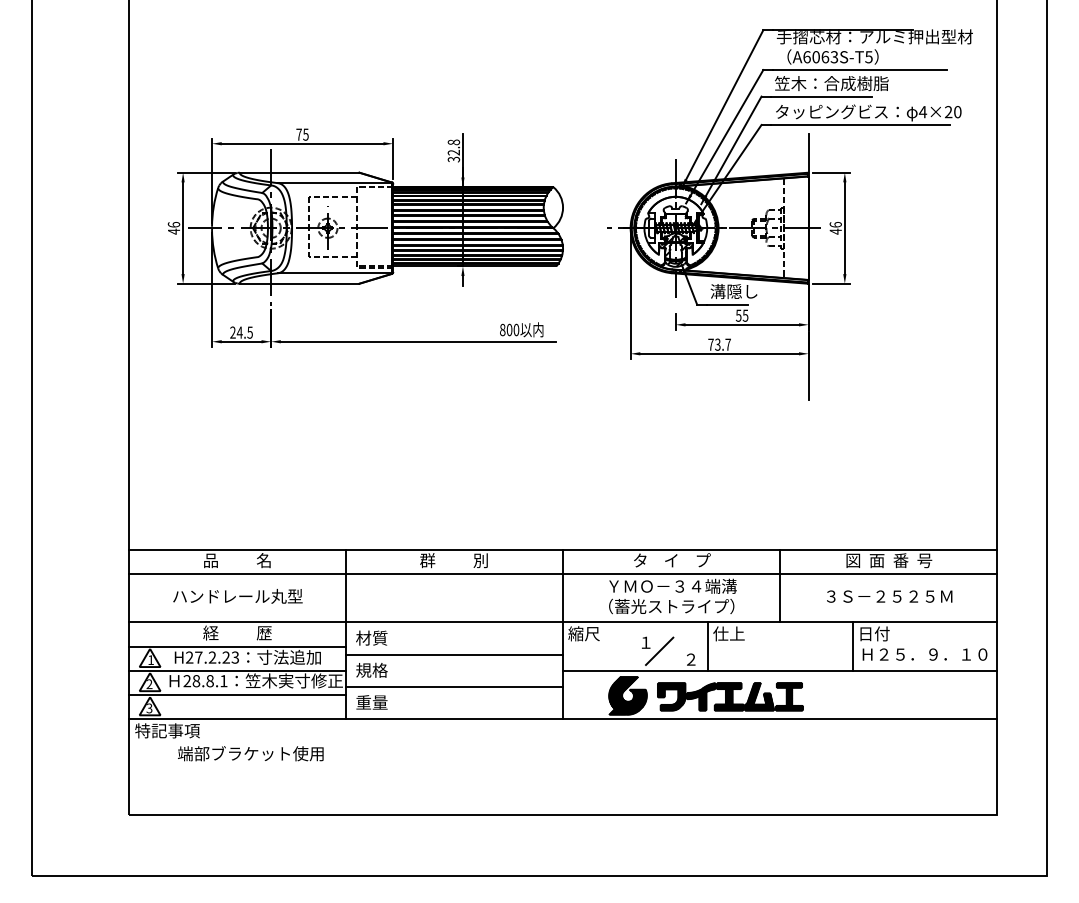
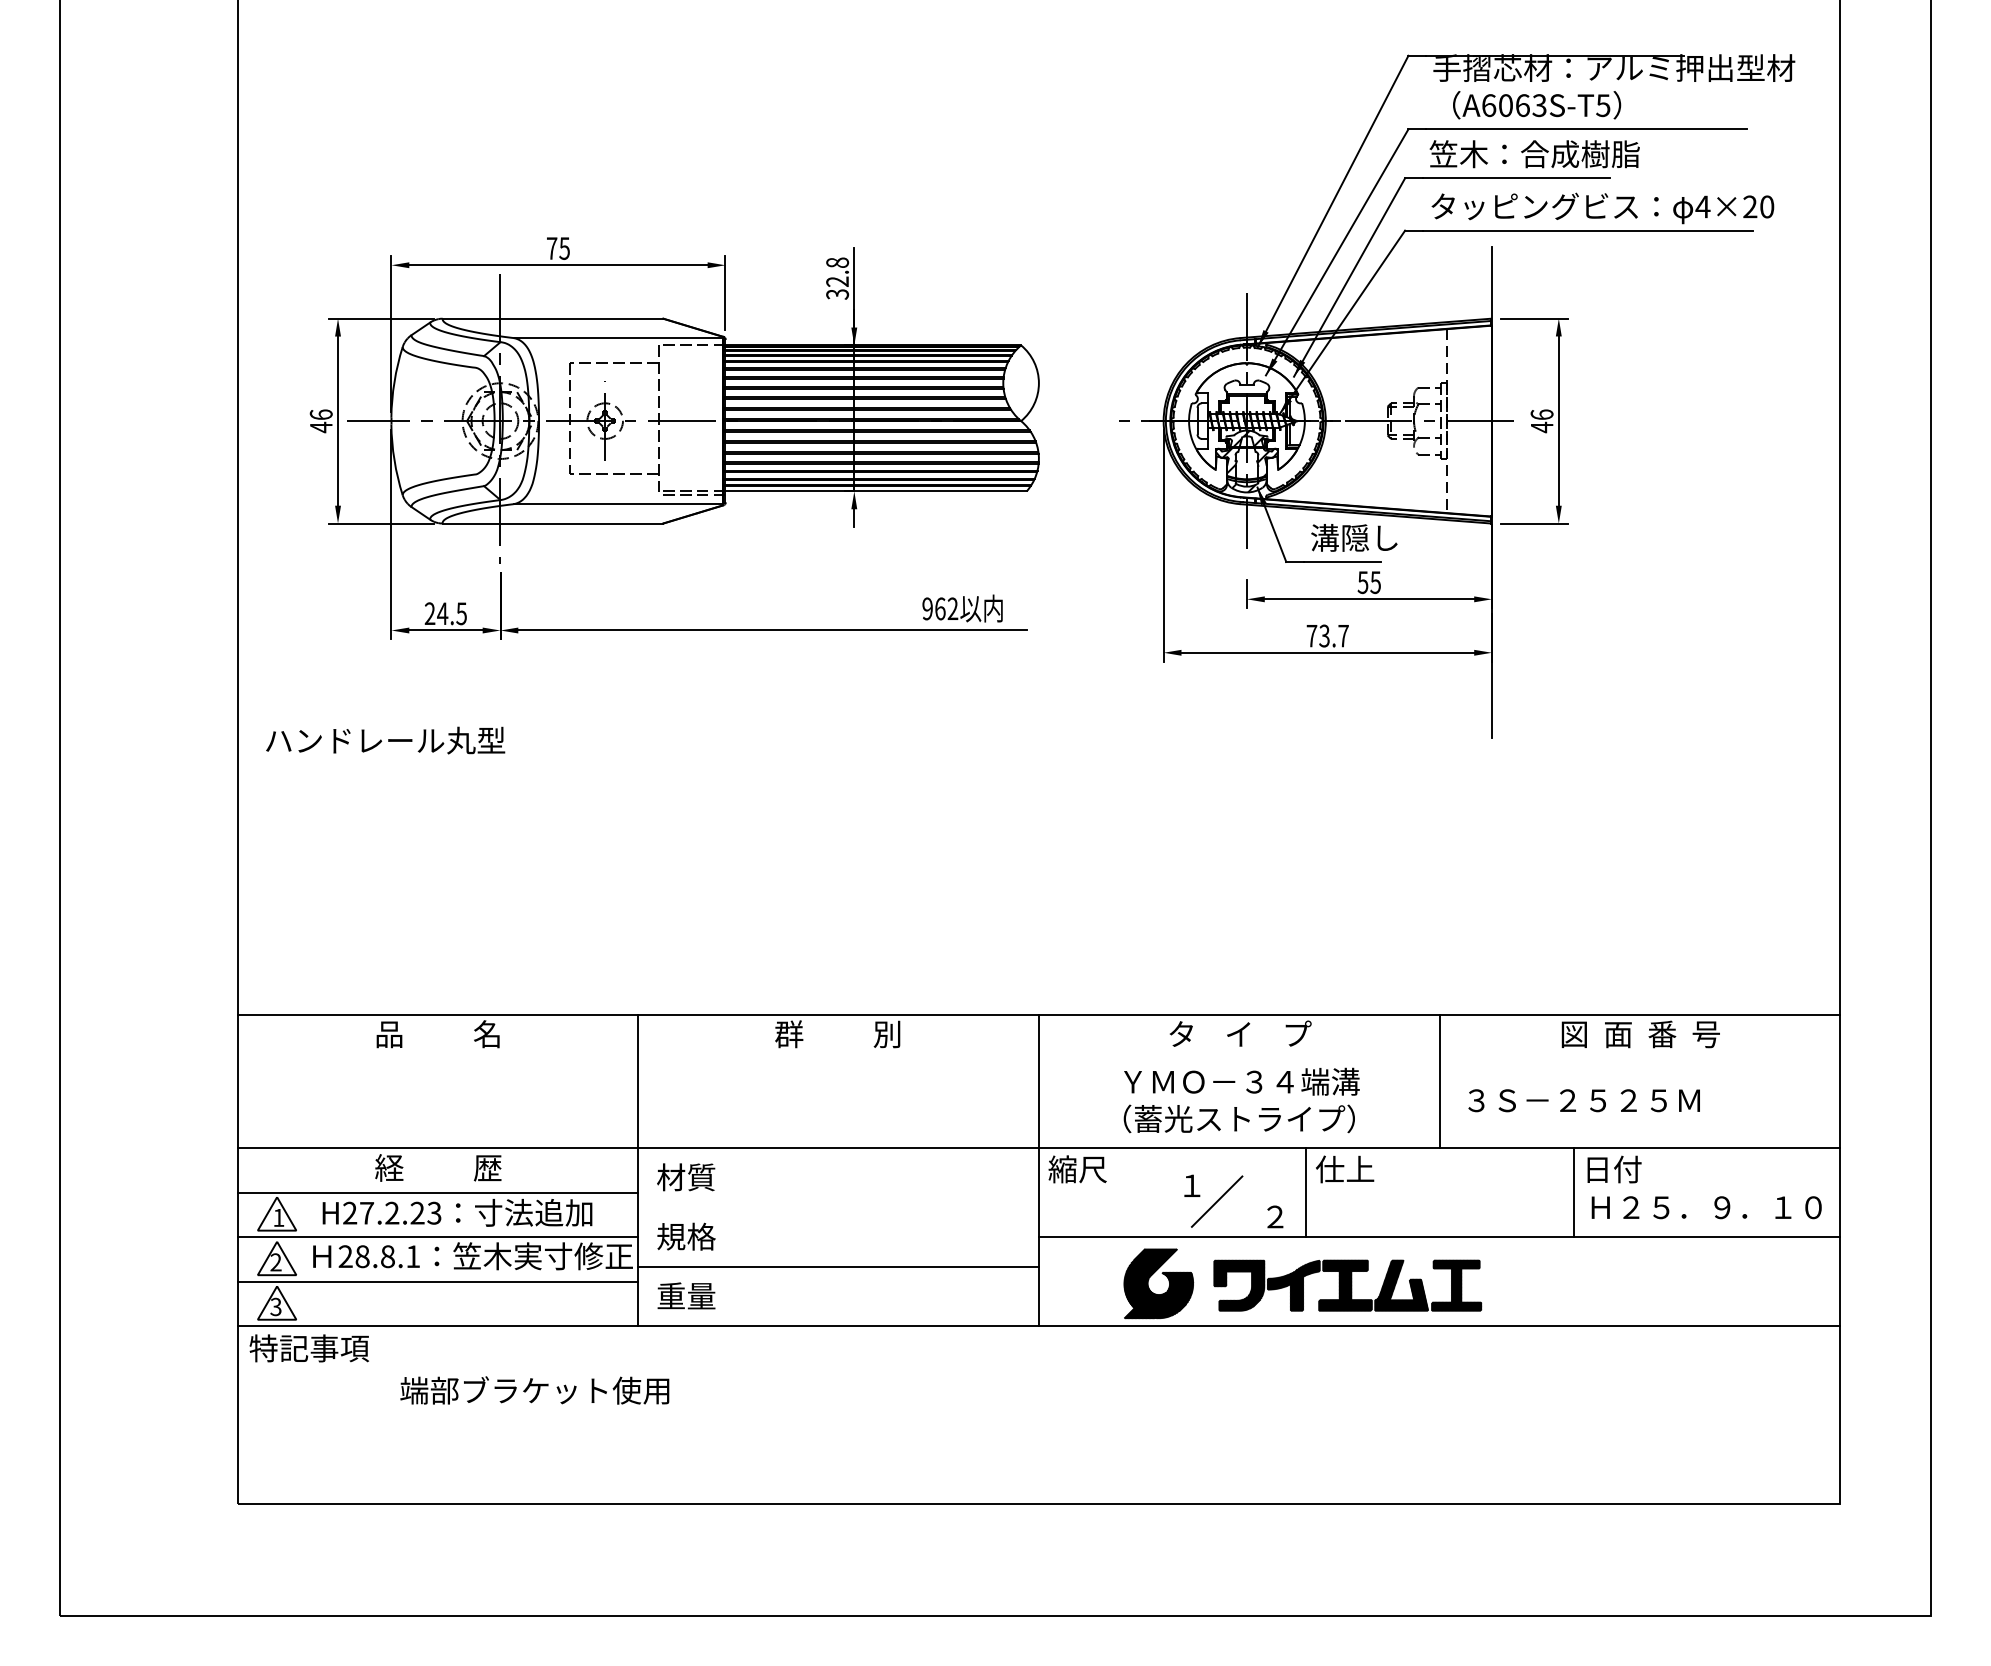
text: (509, 329) -> (940, 607), 800 -> 962
line: (562, 574) -> (1037, 1059), removed
text: (237, 596) -> (384, 740), moved
text: (889, 596) -> (1583, 1100), moved
line: (454, 654) -> (838, 1207), removed
text: (250, 753) -> (534, 1390), moved

